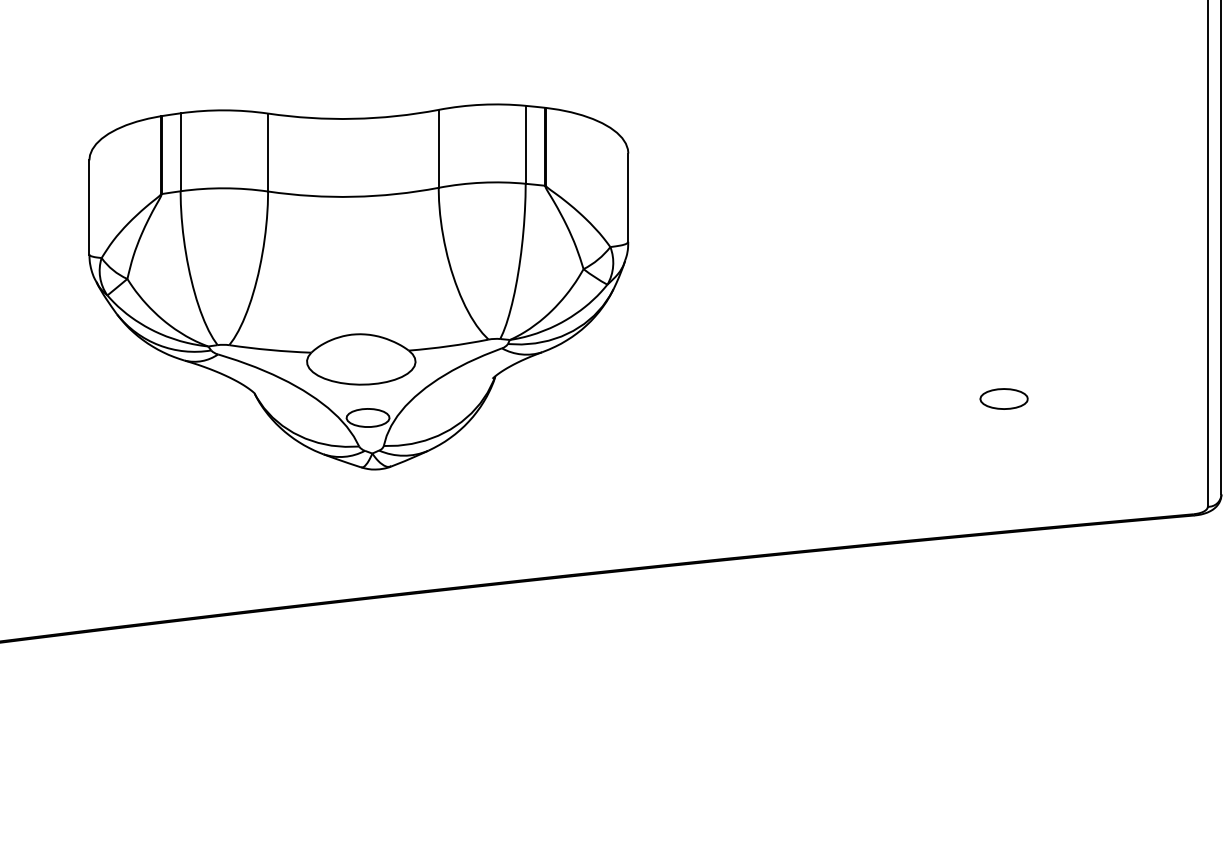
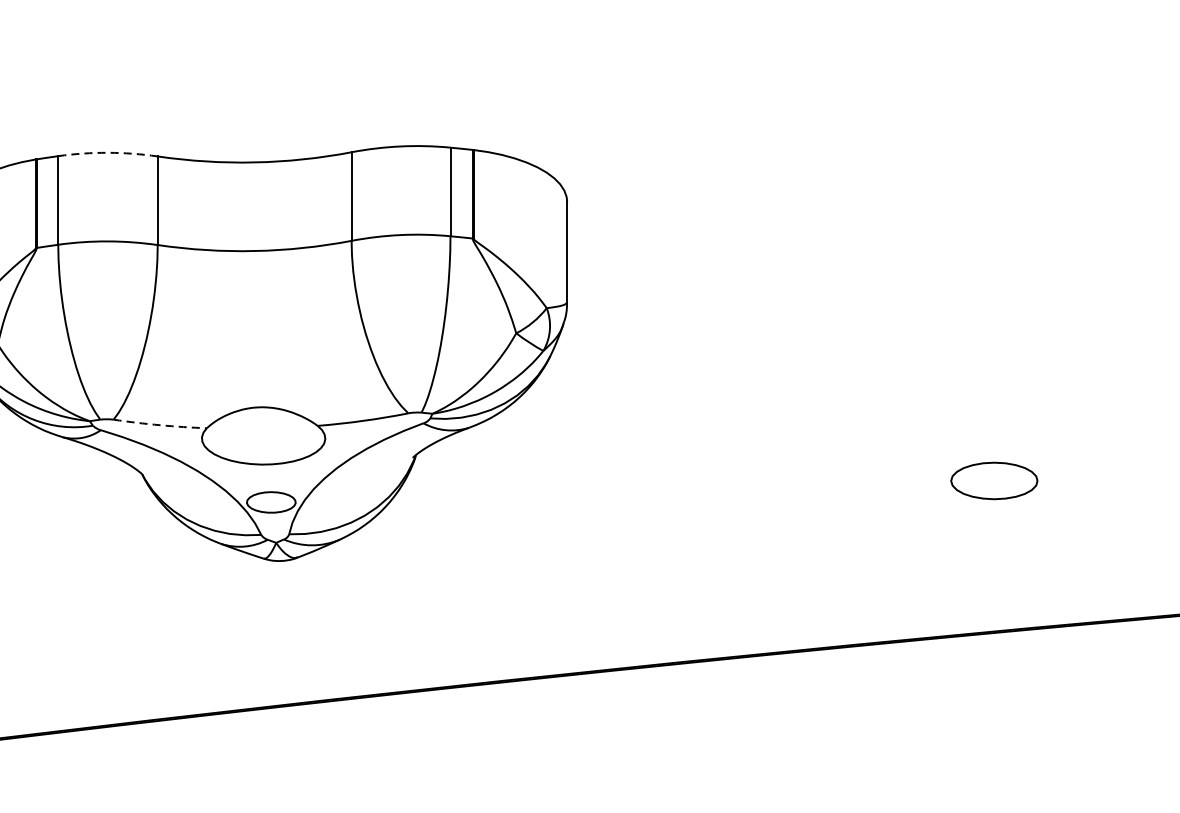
arc: (224, 110) -> (108, 152), solid -> dashed
arc: (270, 350) -> (160, 425), solid -> dashed
part: (1003, 398) -> (993, 480), size x1.6

